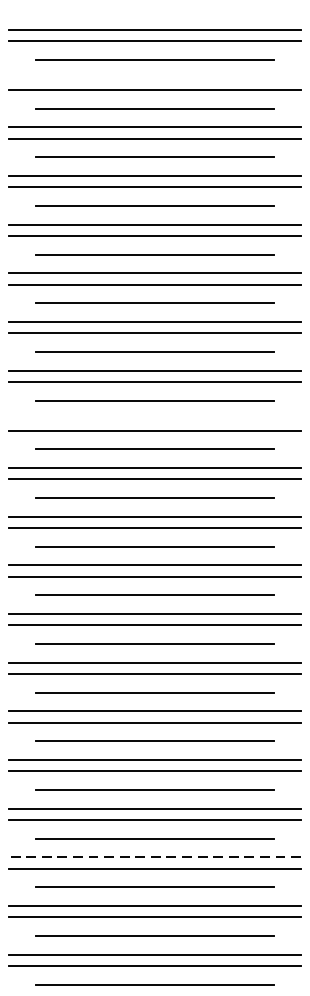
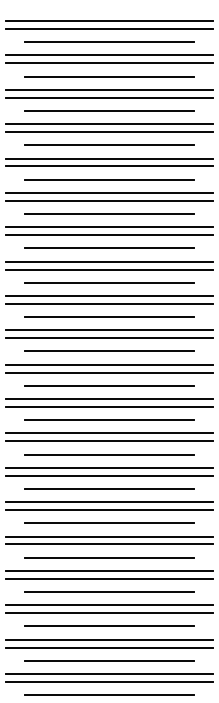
line: (155, 78) -> (109, 55), added
line: (155, 420) -> (109, 296), added
line: (153, 857) -> (108, 605), dashed -> solid

